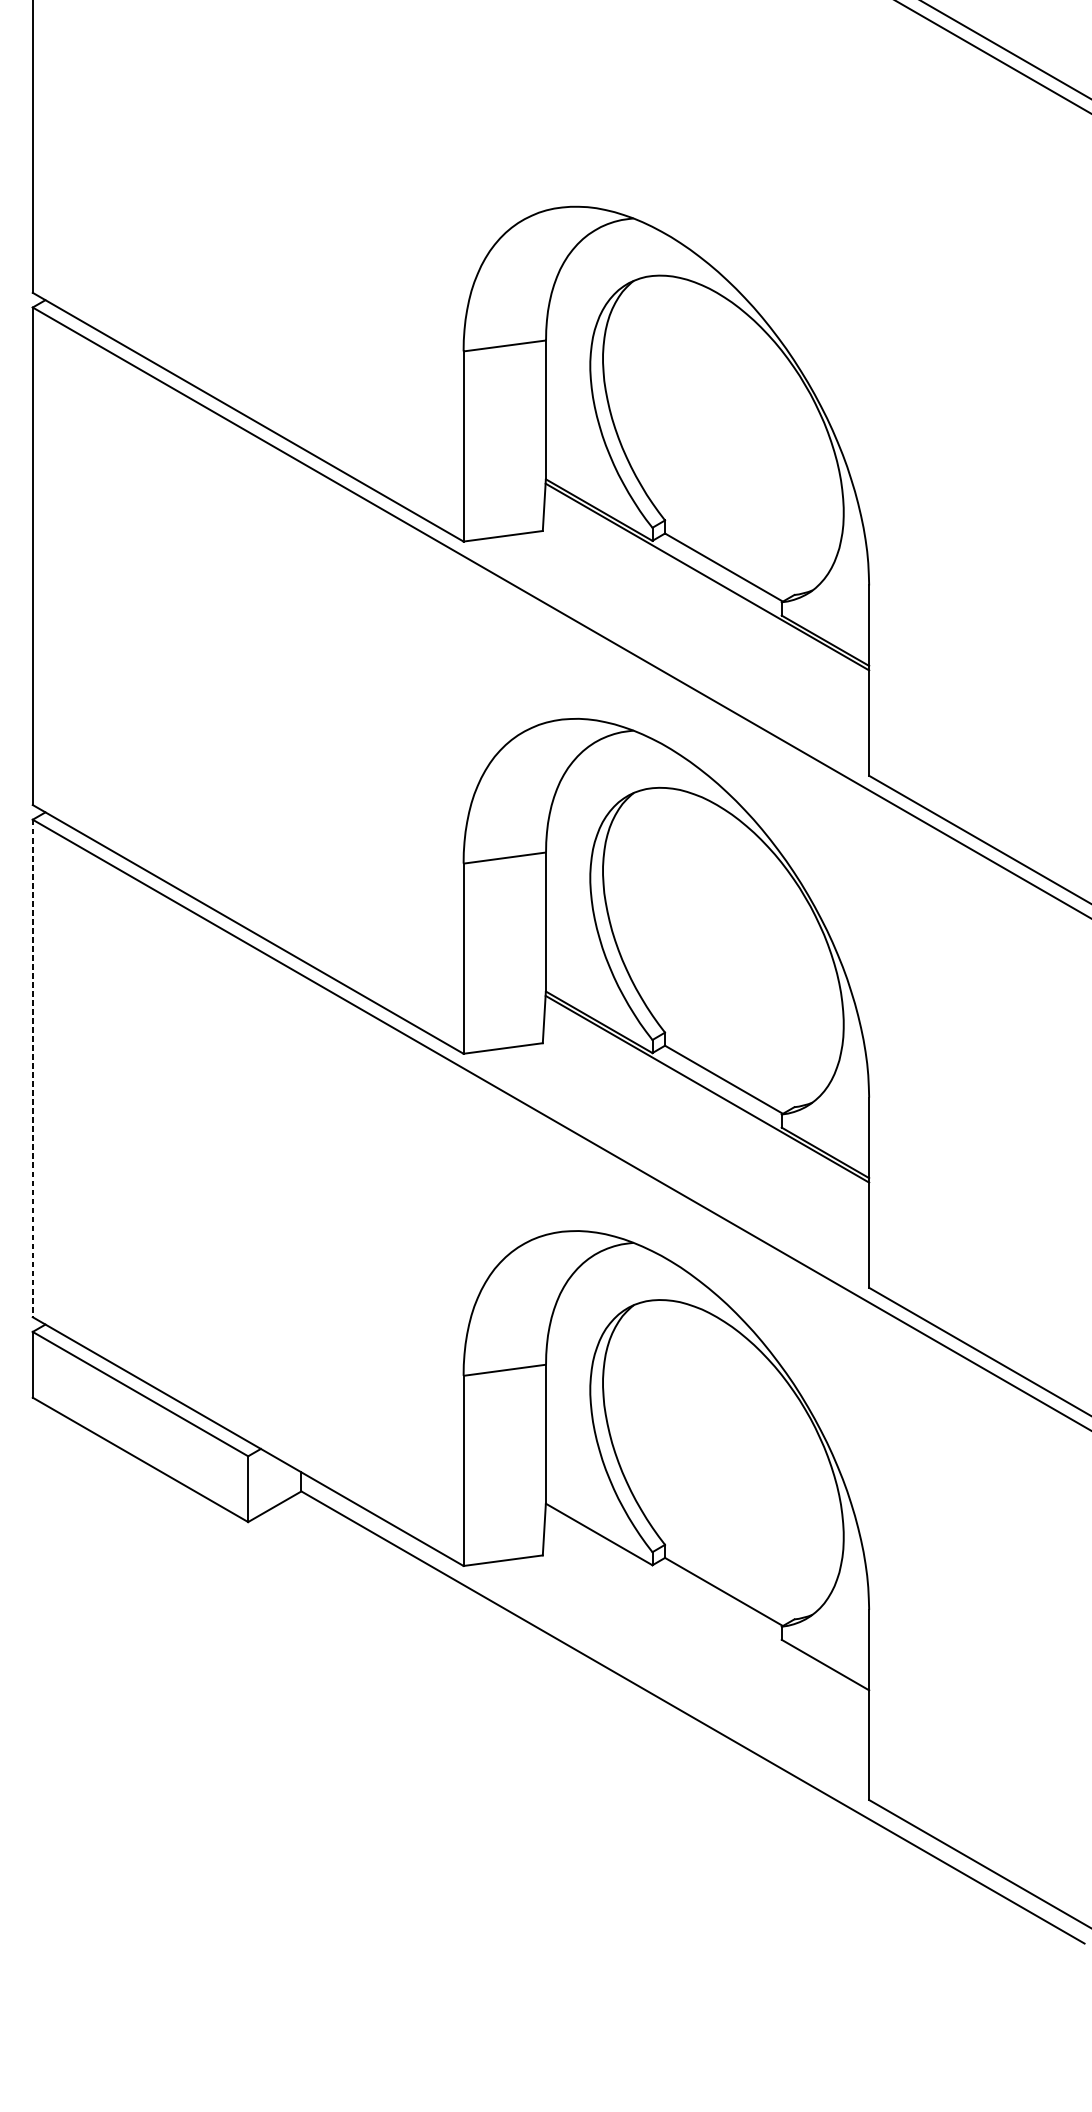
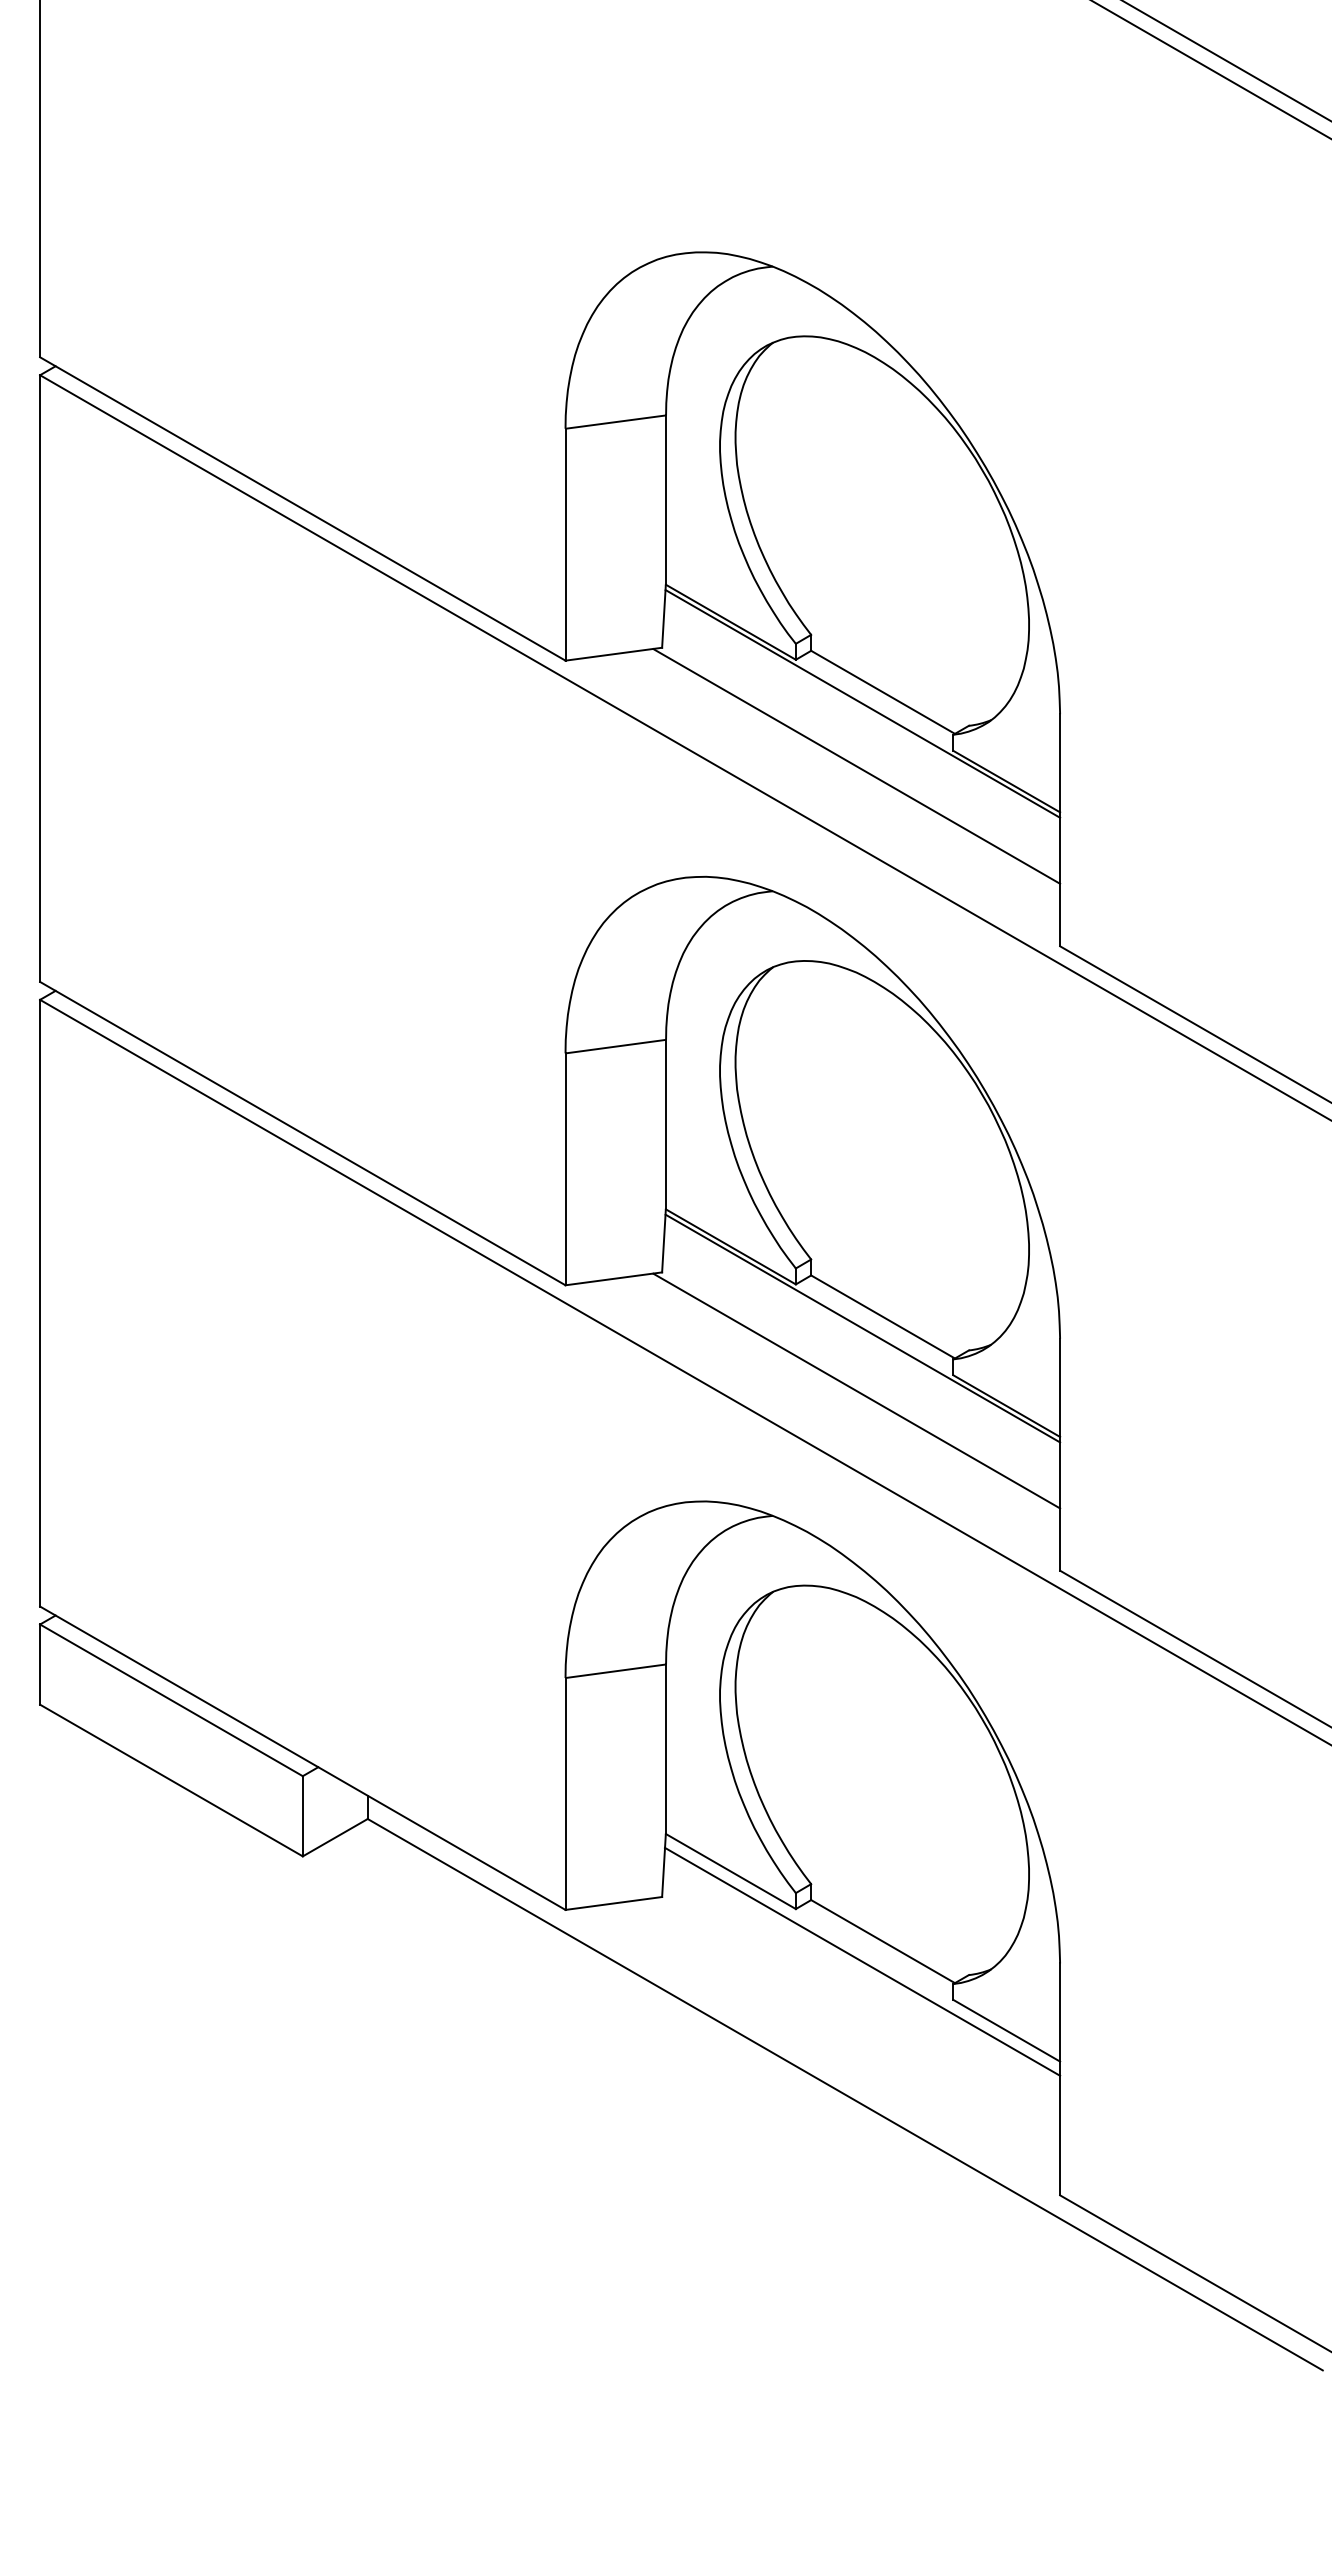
line: (702, 628) -> (856, 766), added
line: (33, 1068) -> (40, 1303), dashed -> solid
line: (702, 1140) -> (856, 1390), added
line: (707, 1608) -> (862, 1961), added

